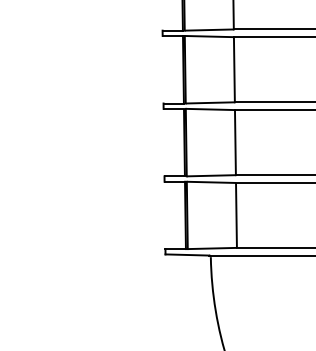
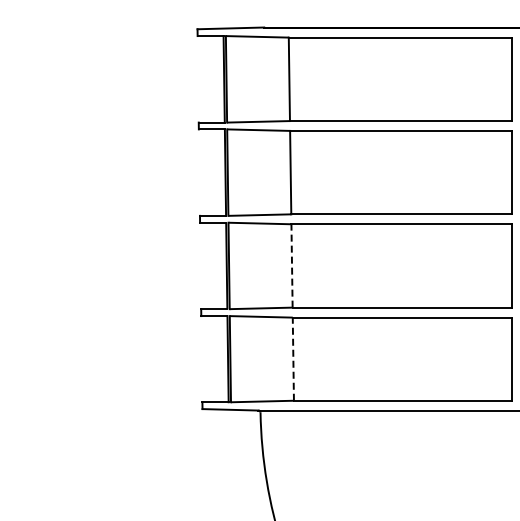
line: (235, 142) -> (292, 265), solid -> dashed
line: (236, 215) -> (293, 359), solid -> dashed

